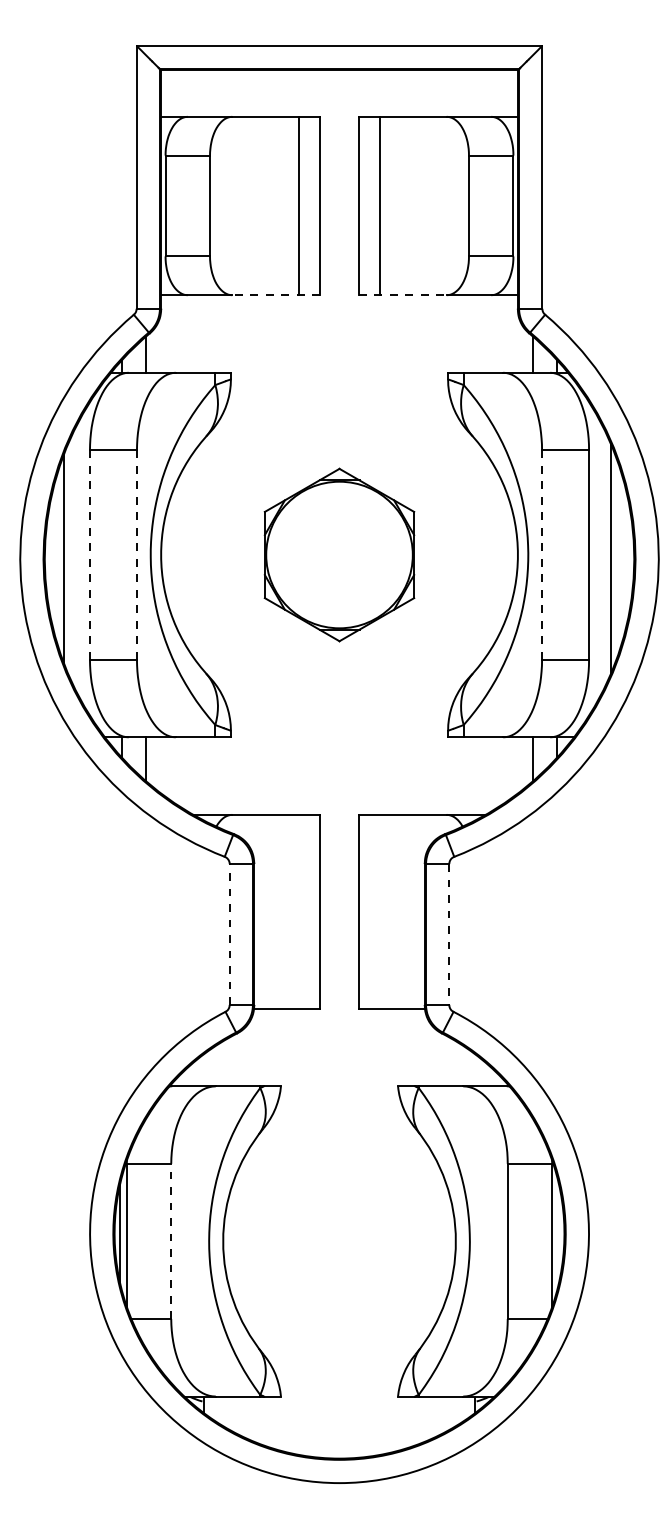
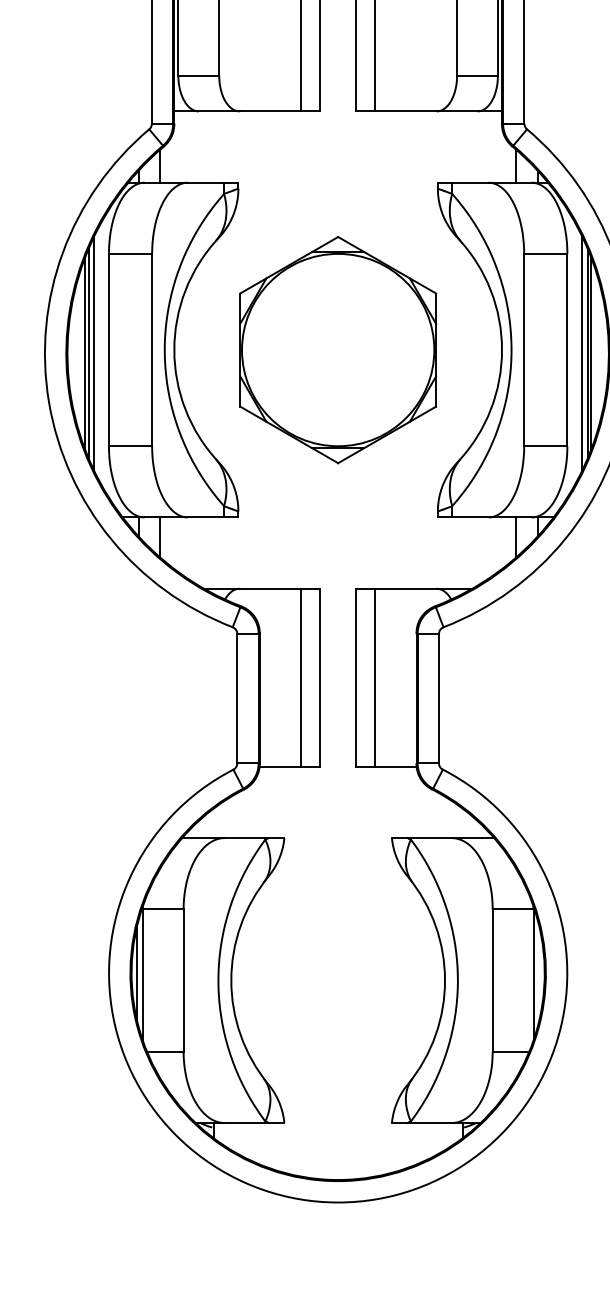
line: (276, 295) -> (280, 111), dashed -> solid
line: (402, 295) -> (396, 111), dashed -> solid
part: (339, 554) -> (338, 349), size x1.43
line: (89, 555) -> (108, 350), dashed -> solid
line: (136, 555) -> (151, 350), dashed -> solid
line: (542, 555) -> (524, 350), dashed -> solid
line: (68, 558) -> (89, 353), added
line: (74, 558) -> (94, 353), added
line: (604, 558) -> (581, 353), added
line: (615, 558) -> (591, 353), added
line: (299, 911) -> (301, 677), added
line: (379, 911) -> (374, 677), added
line: (229, 934) -> (237, 698), dashed -> solid
line: (449, 935) -> (439, 699), dashed -> solid
line: (171, 1241) -> (183, 980), dashed -> solid

